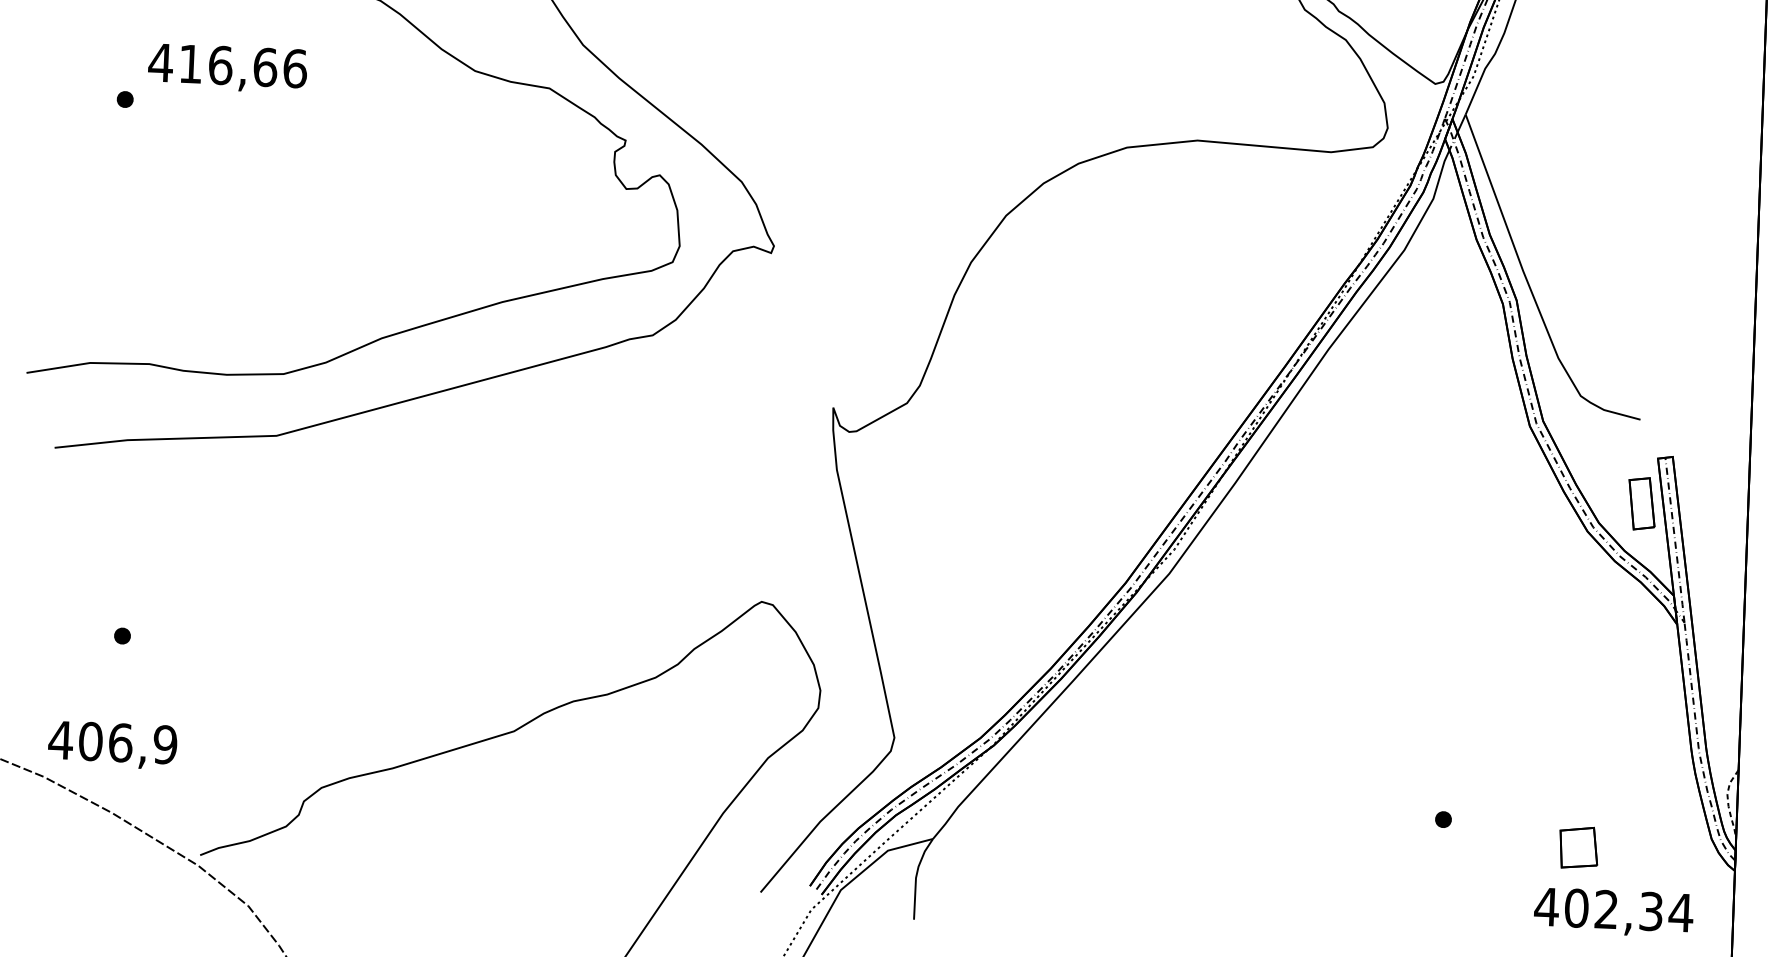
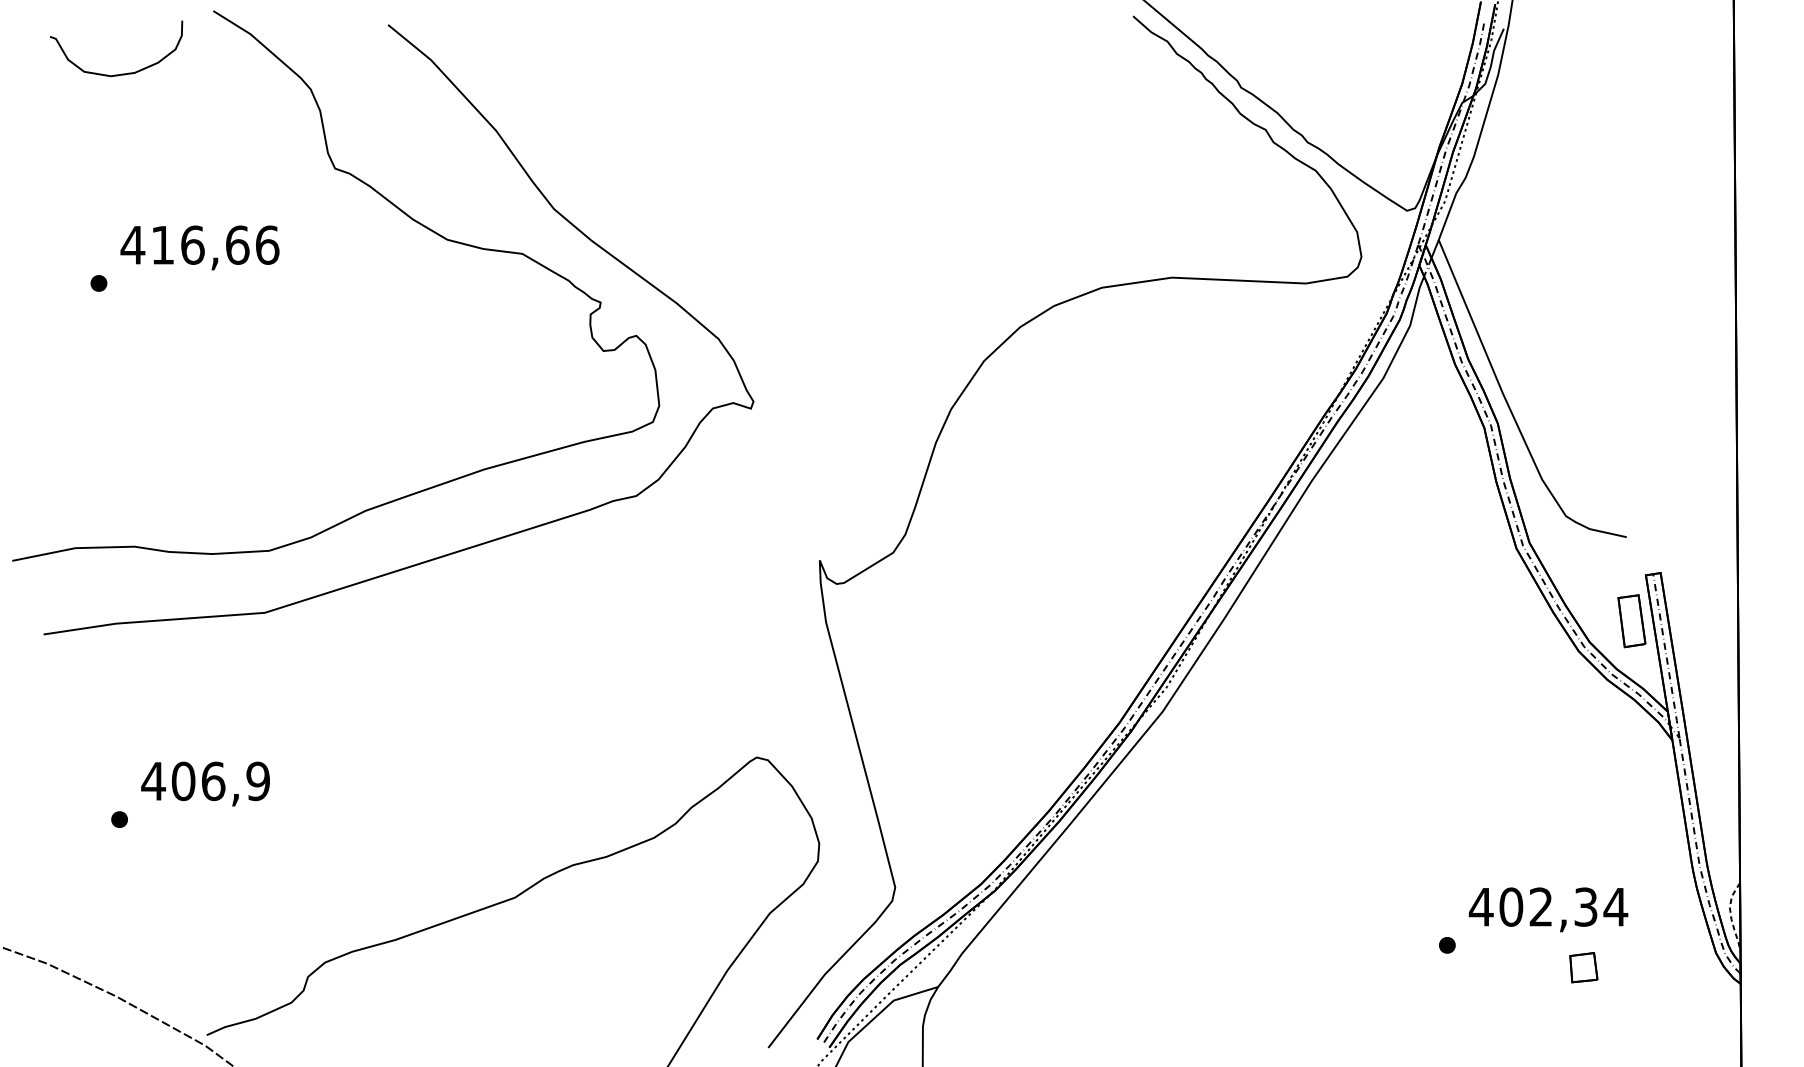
text: (112, 744) -> (205, 783), moved
part: (1578, 847) -> (1583, 967), size x0.71
text: (1613, 912) -> (1548, 909), moved

